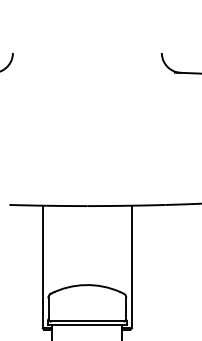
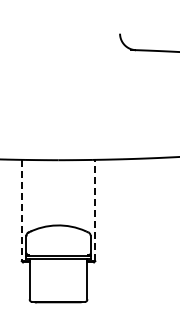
line: (42, 266) -> (21, 210), solid -> dashed
line: (132, 266) -> (95, 210), solid -> dashed

